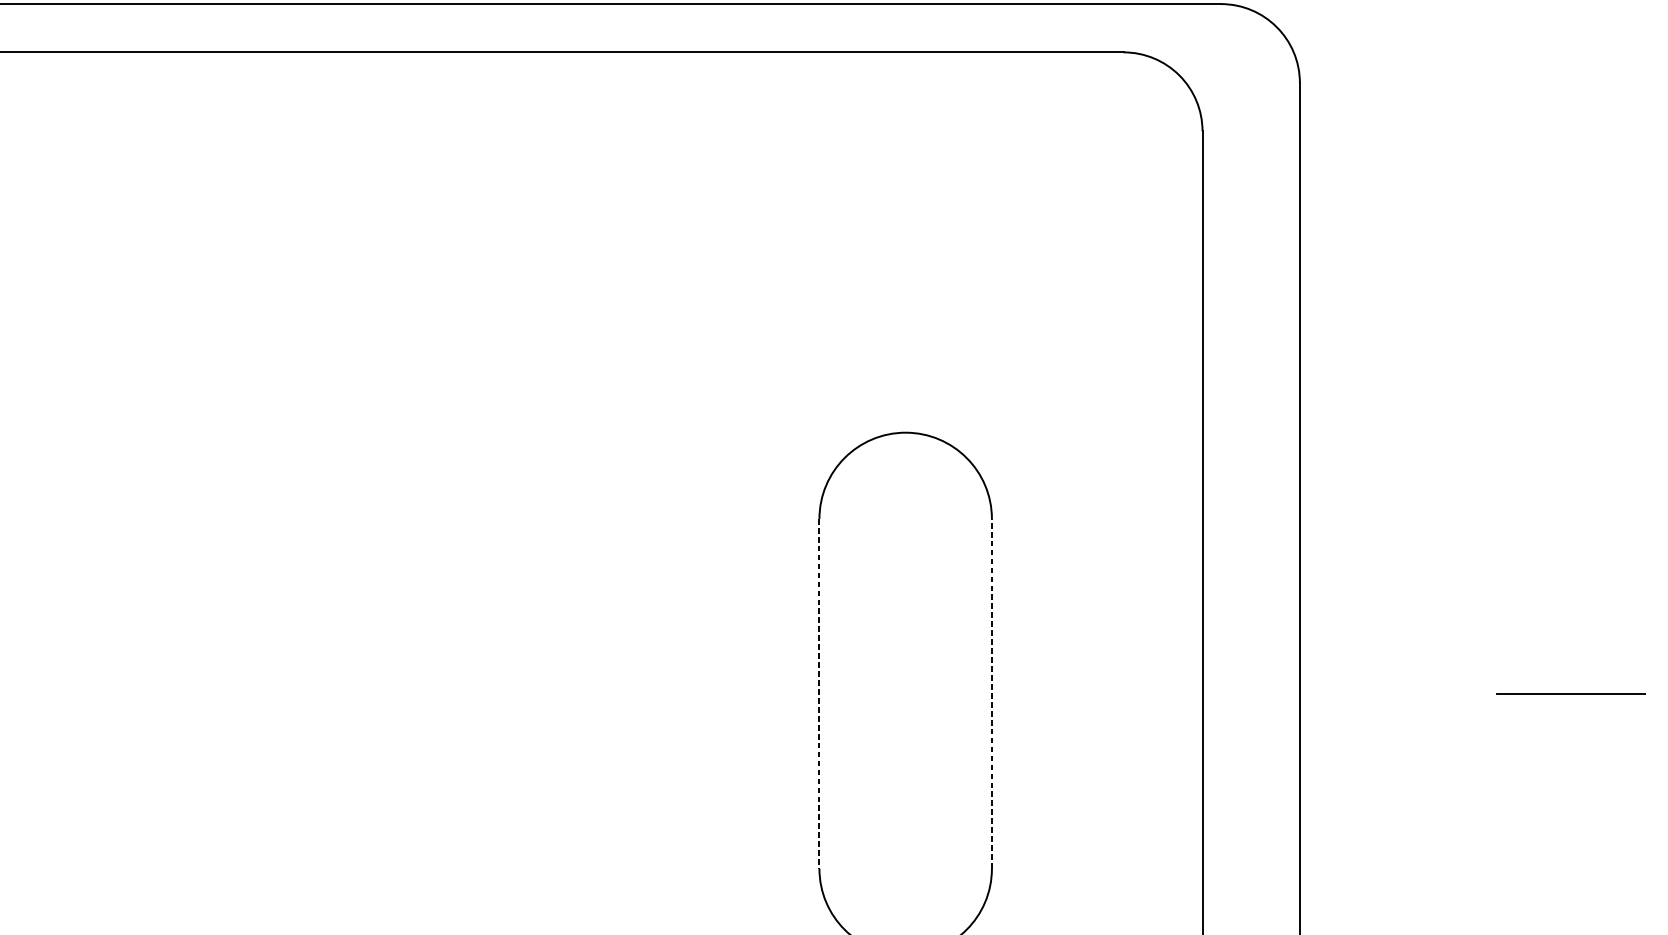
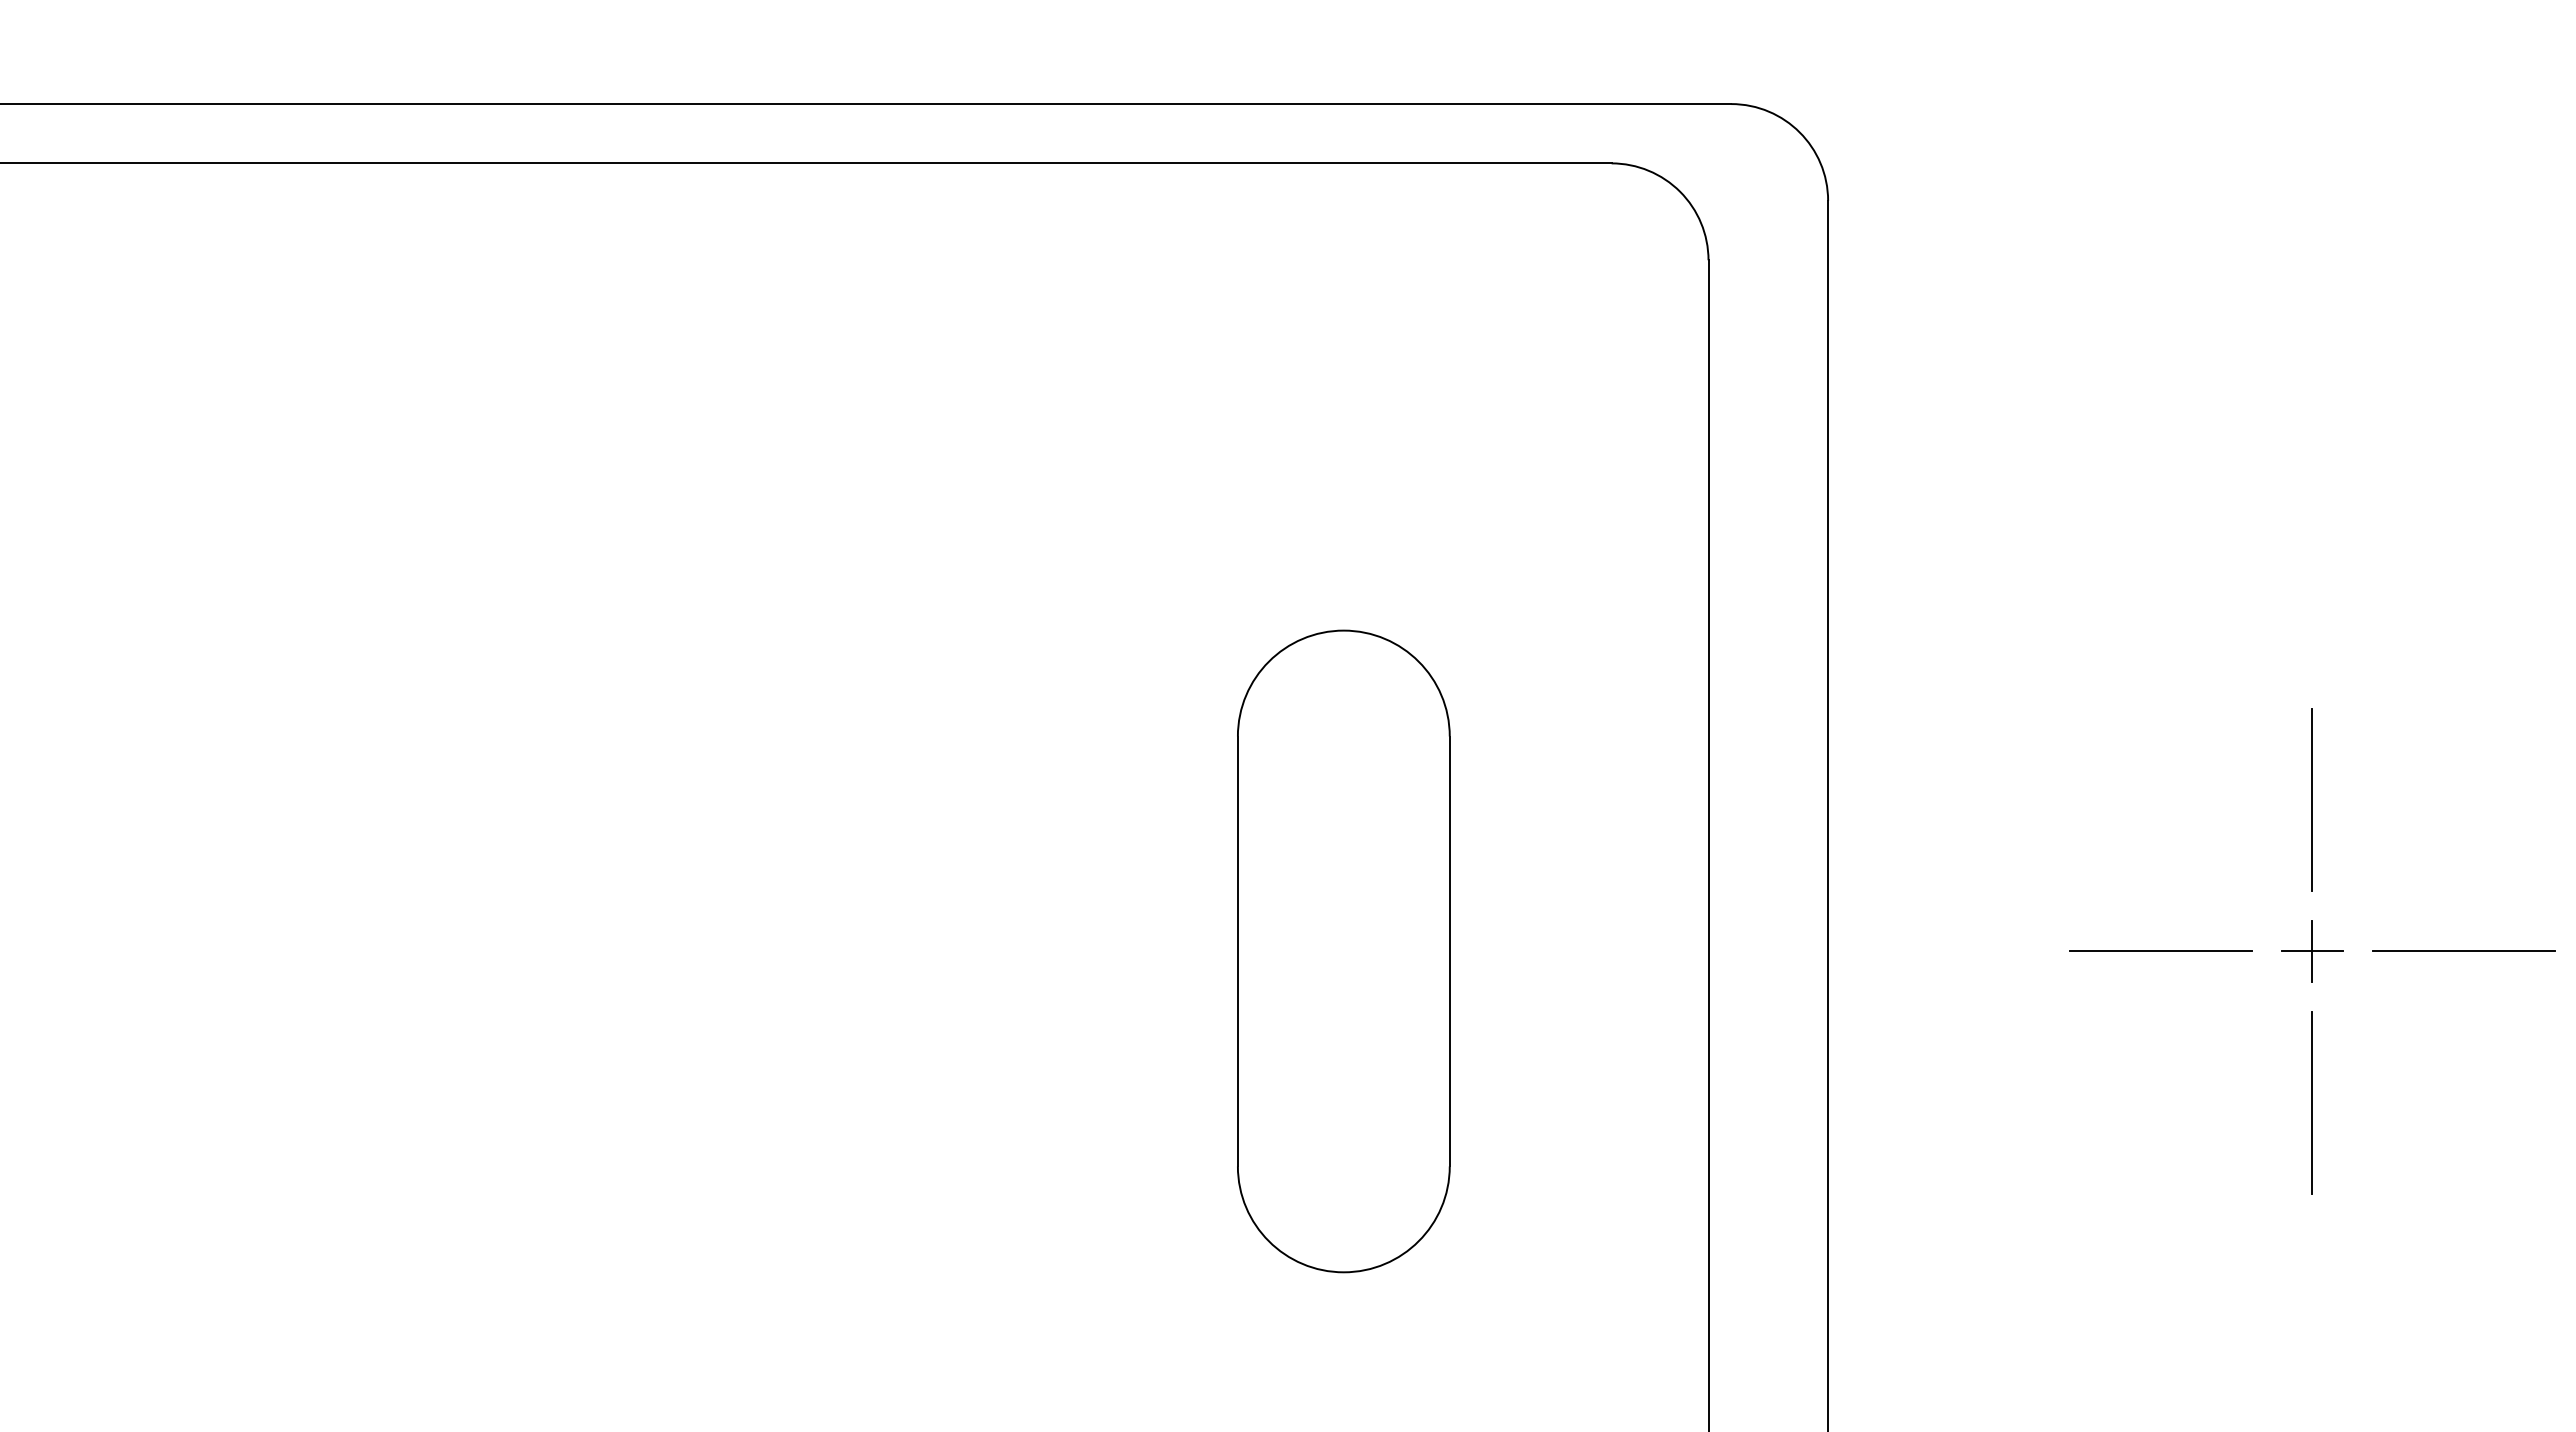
line: (819, 693) -> (1237, 951), dashed -> solid
line: (991, 693) -> (1449, 951), dashed -> solid

